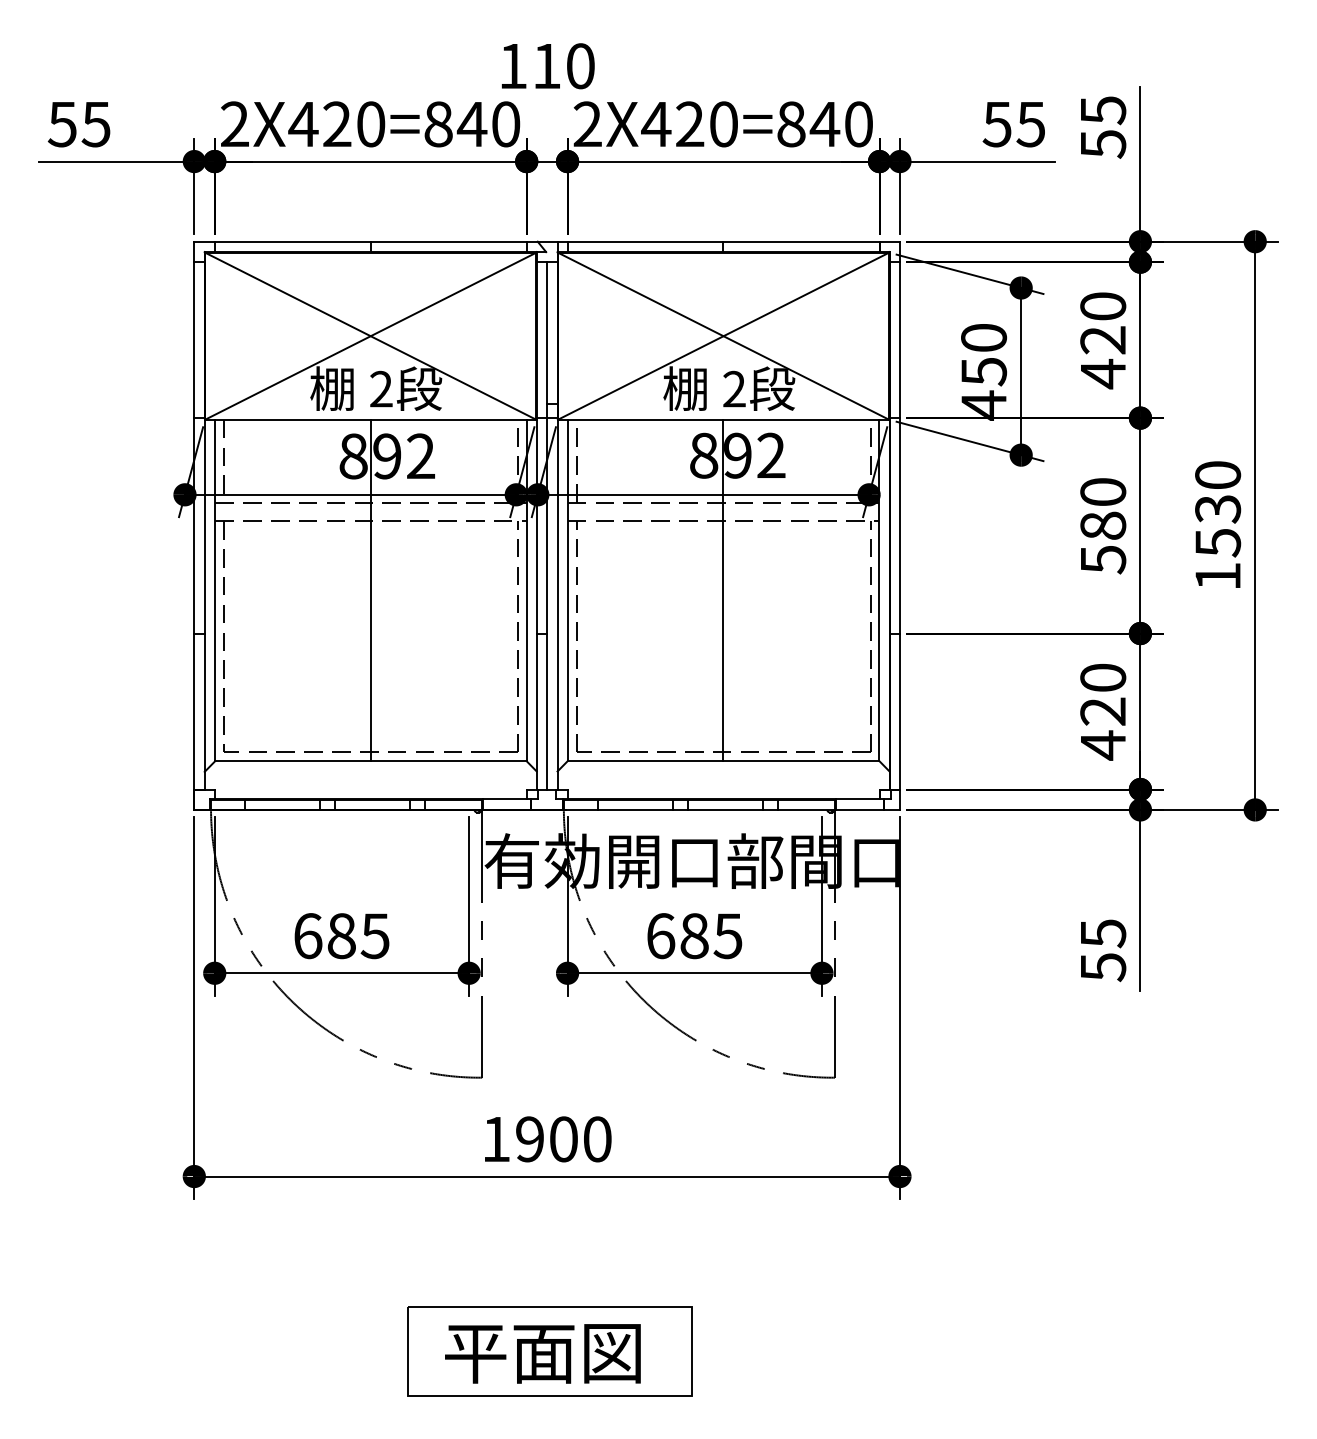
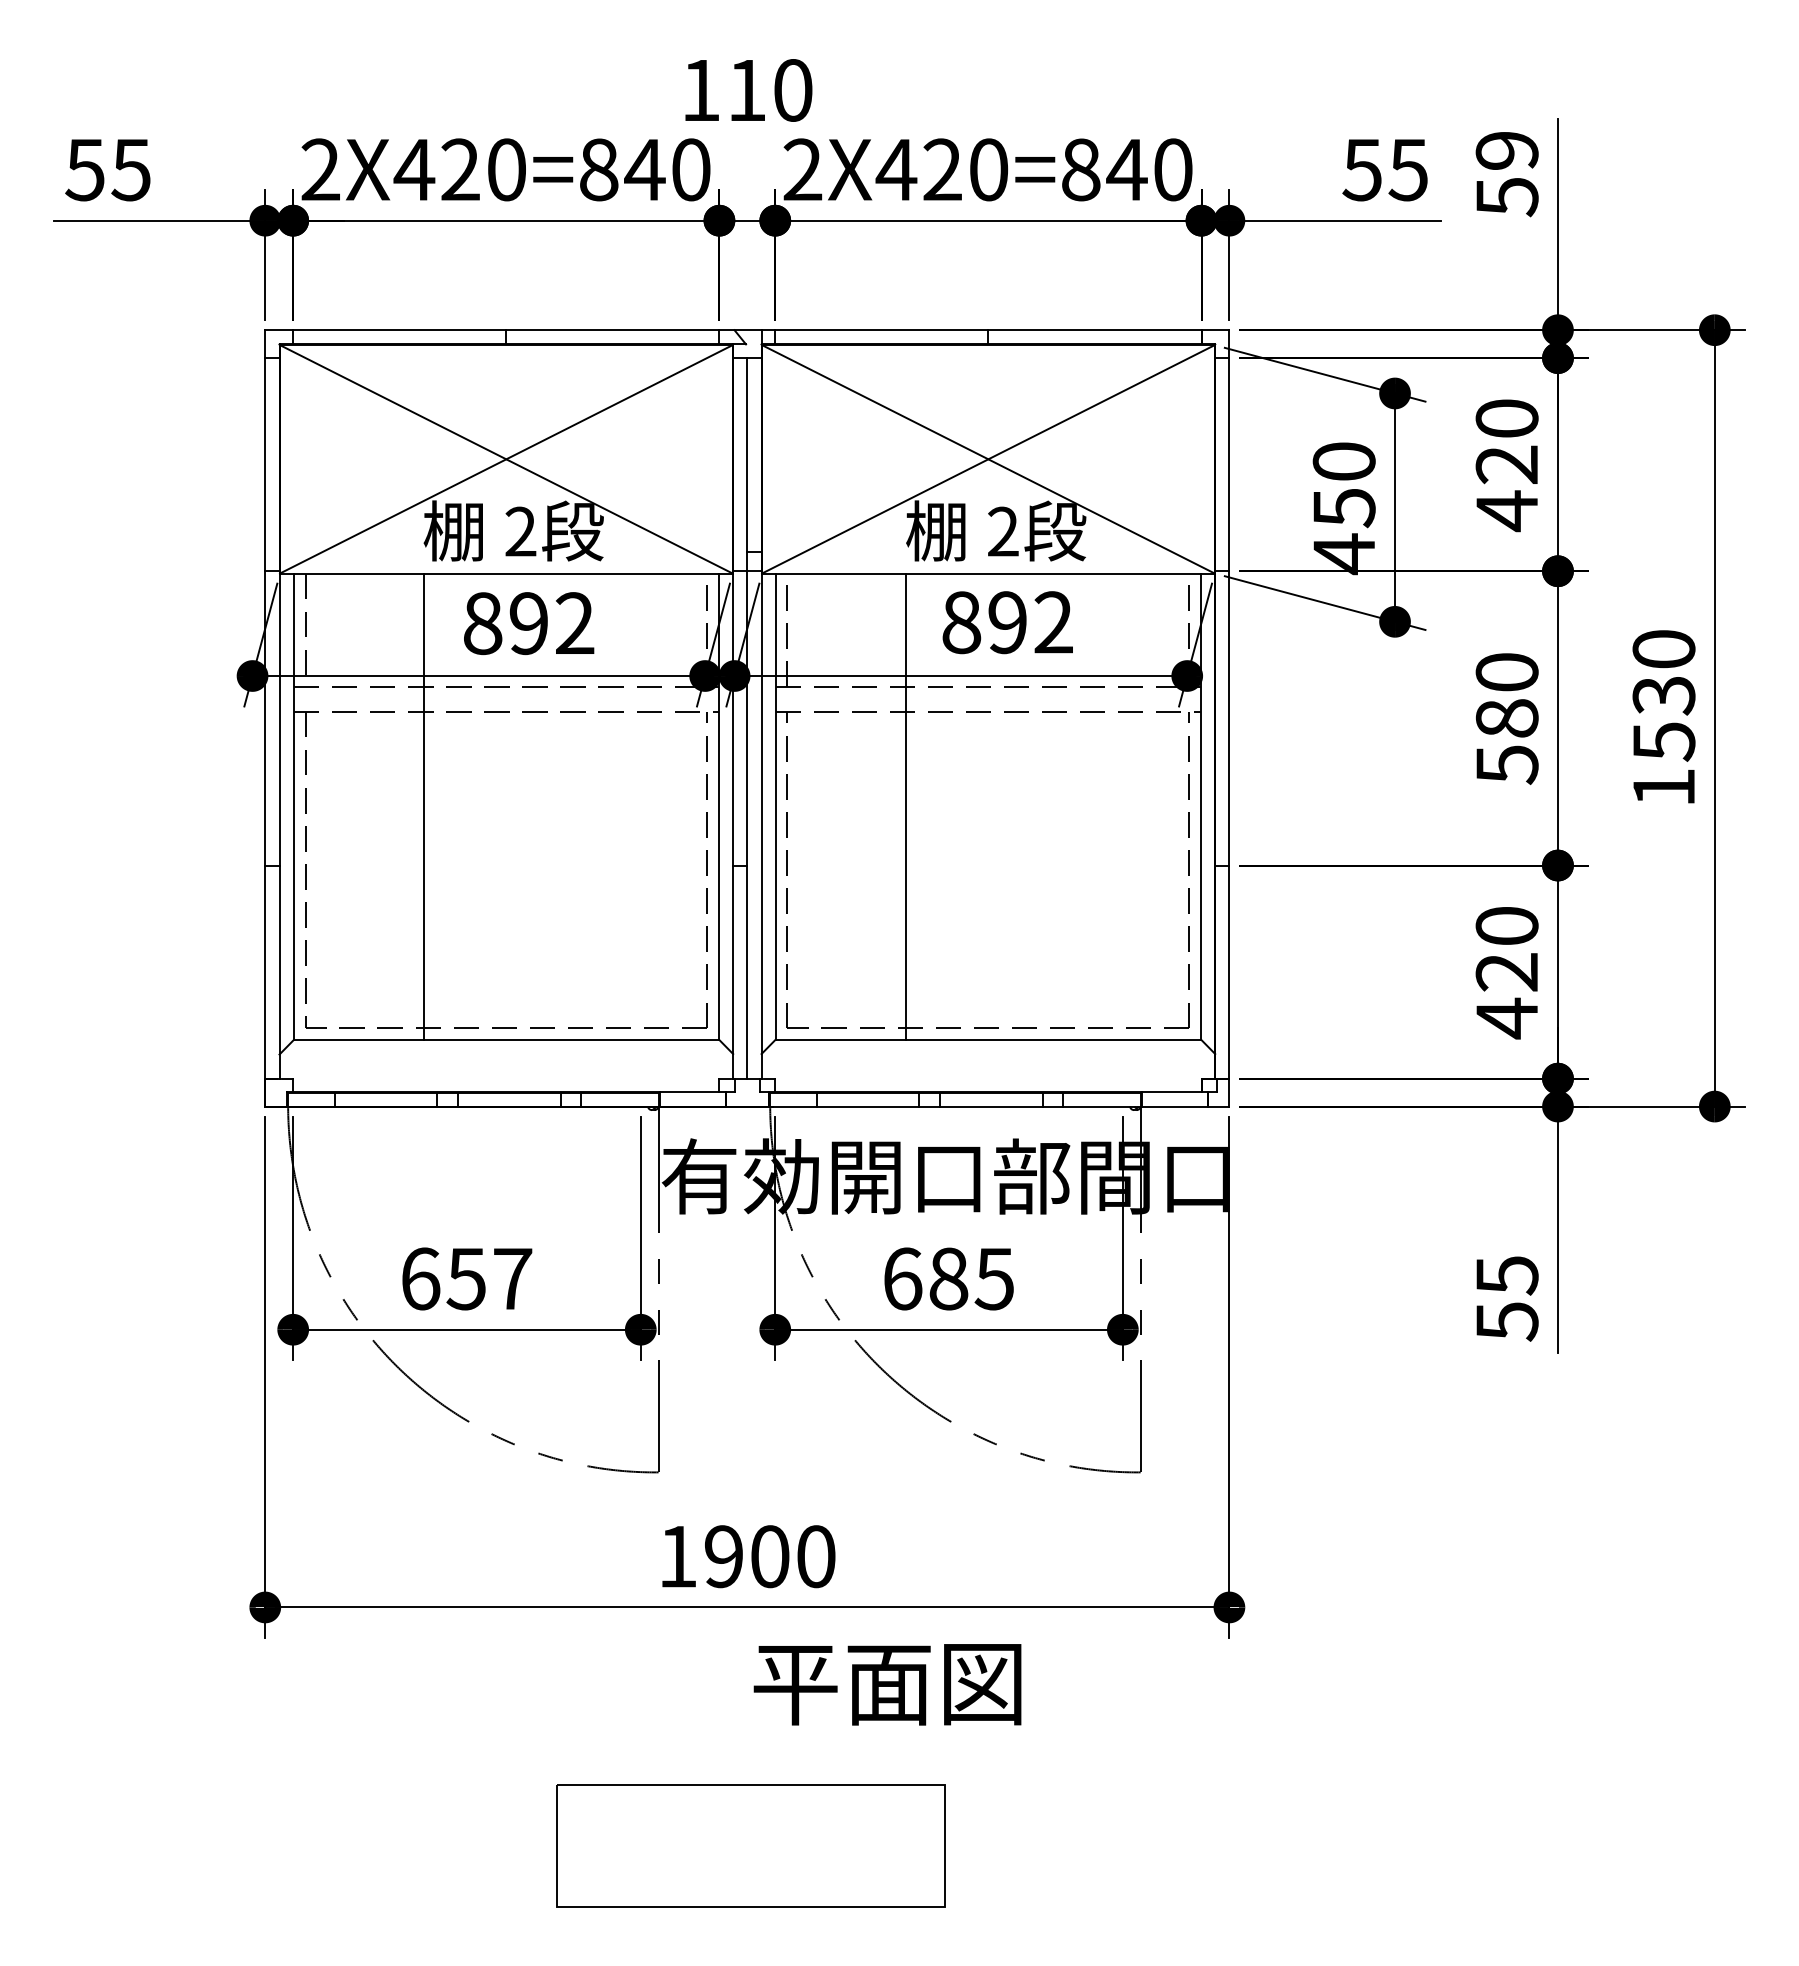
text: (1102, 110) -> (1506, 151), 55 -> 59
line: (370, 590) -> (424, 806), moved
line: (723, 590) -> (906, 806), moved
text: (358, 935) -> (489, 1278), 685 -> 657
text: (542, 1353) -> (887, 1684), moved

